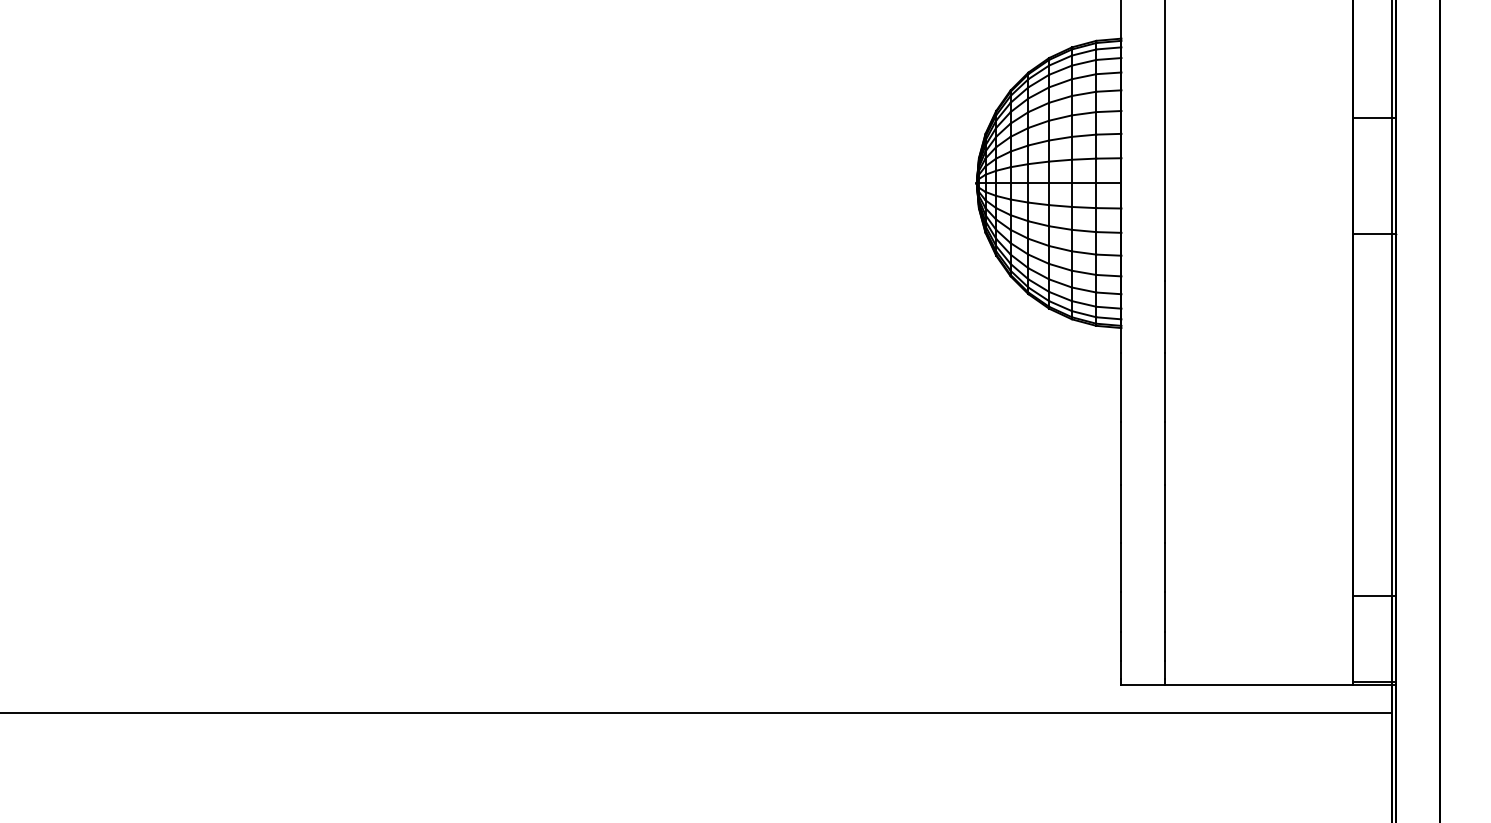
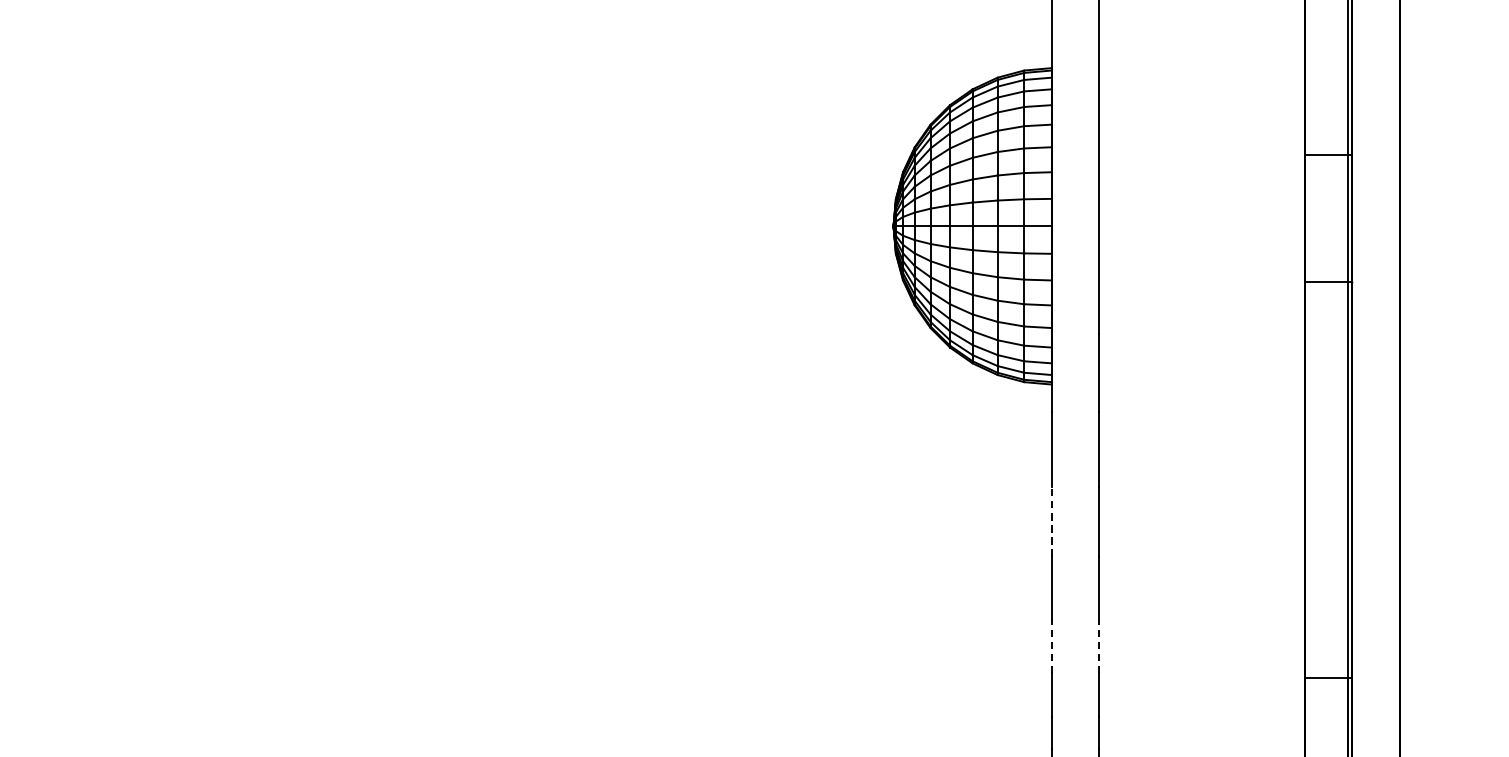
line: (1121, 453) -> (1051, 521), solid -> dashed
line: (1121, 567) -> (1051, 646), solid -> dashed
line: (1164, 567) -> (1098, 646), solid -> dashed

